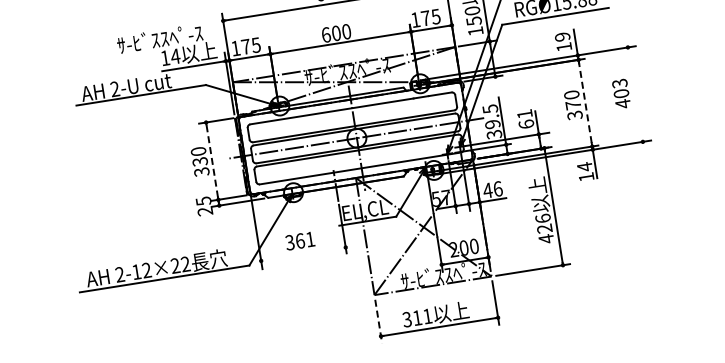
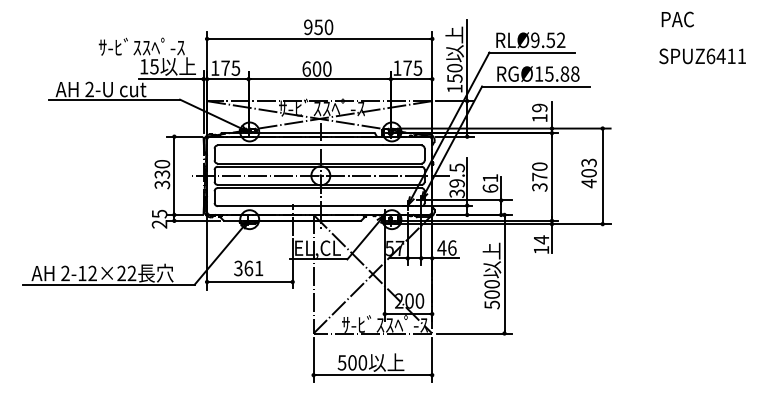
text: (175, 56) -> (154, 66), 14 -> 15
line: (635, 94) -> (602, 176), added
line: (584, 101) -> (551, 175), dashed -> solid
line: (212, 160) -> (174, 175), dashed -> solid
text: (544, 228) -> (491, 294), 426 -> 500
line: (303, 254) -> (249, 282), added
text: (417, 317) -> (352, 362), 311 -> 500
line: (378, 321) -> (313, 360), dashed -> solid

